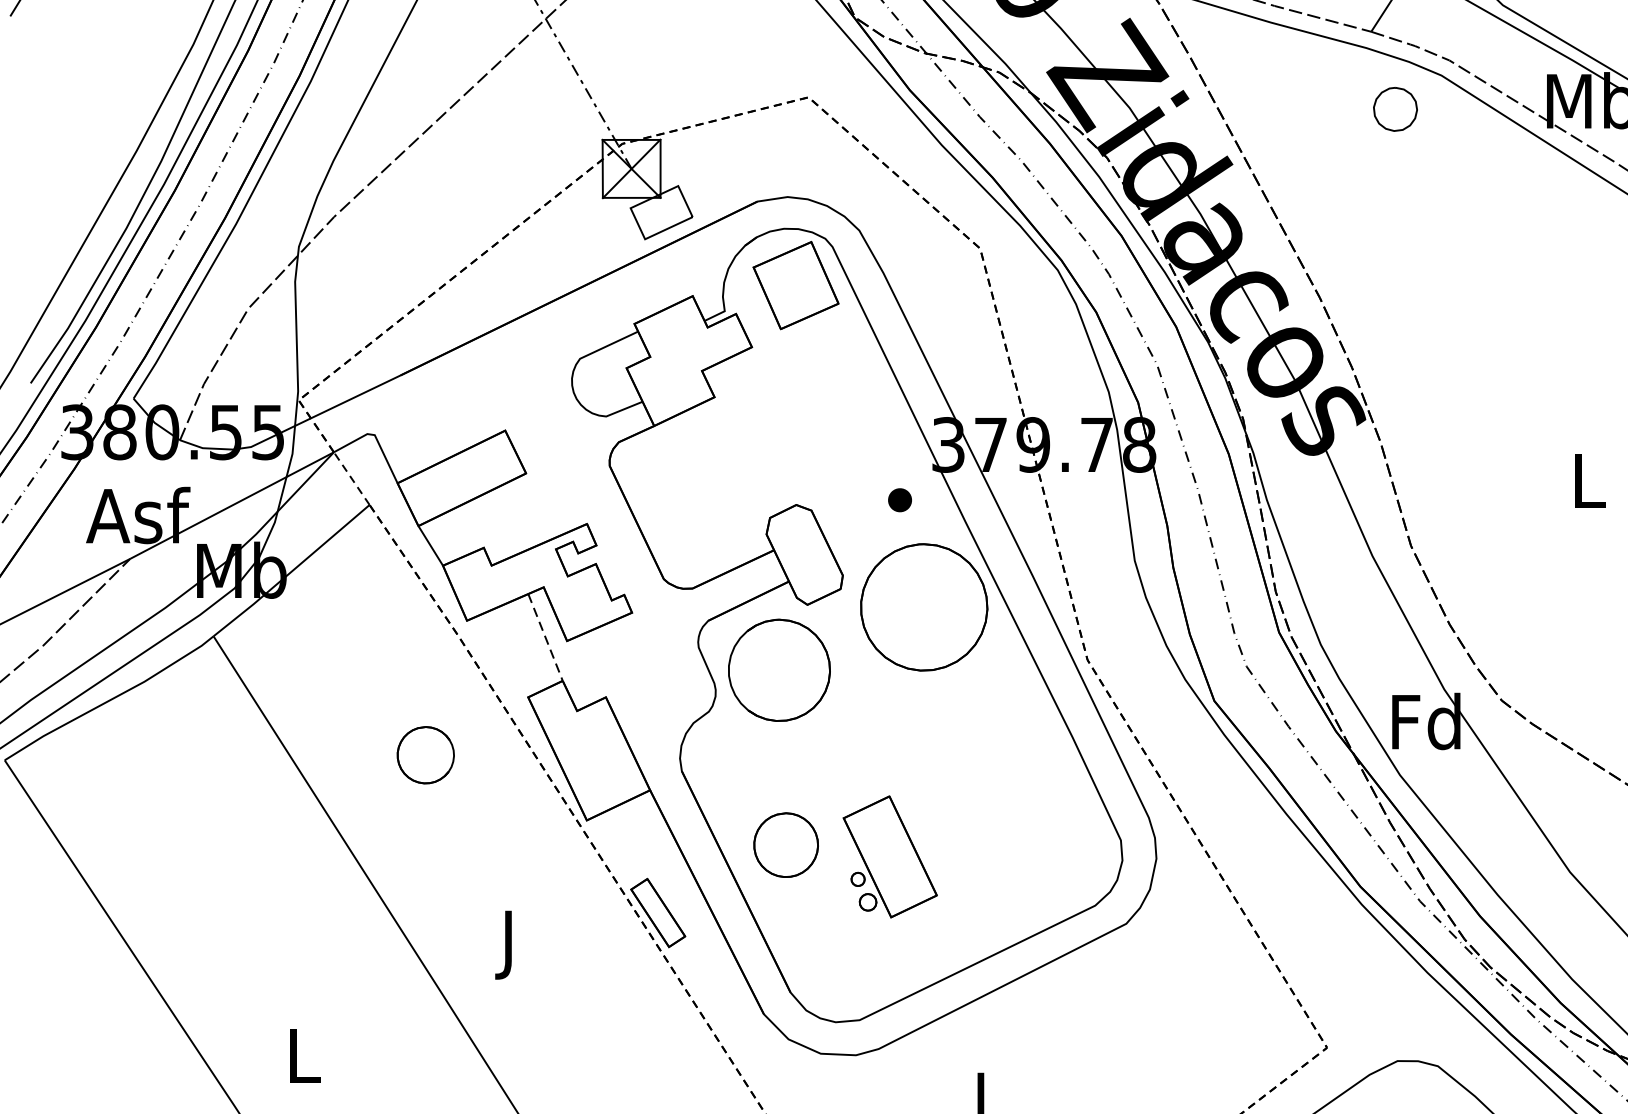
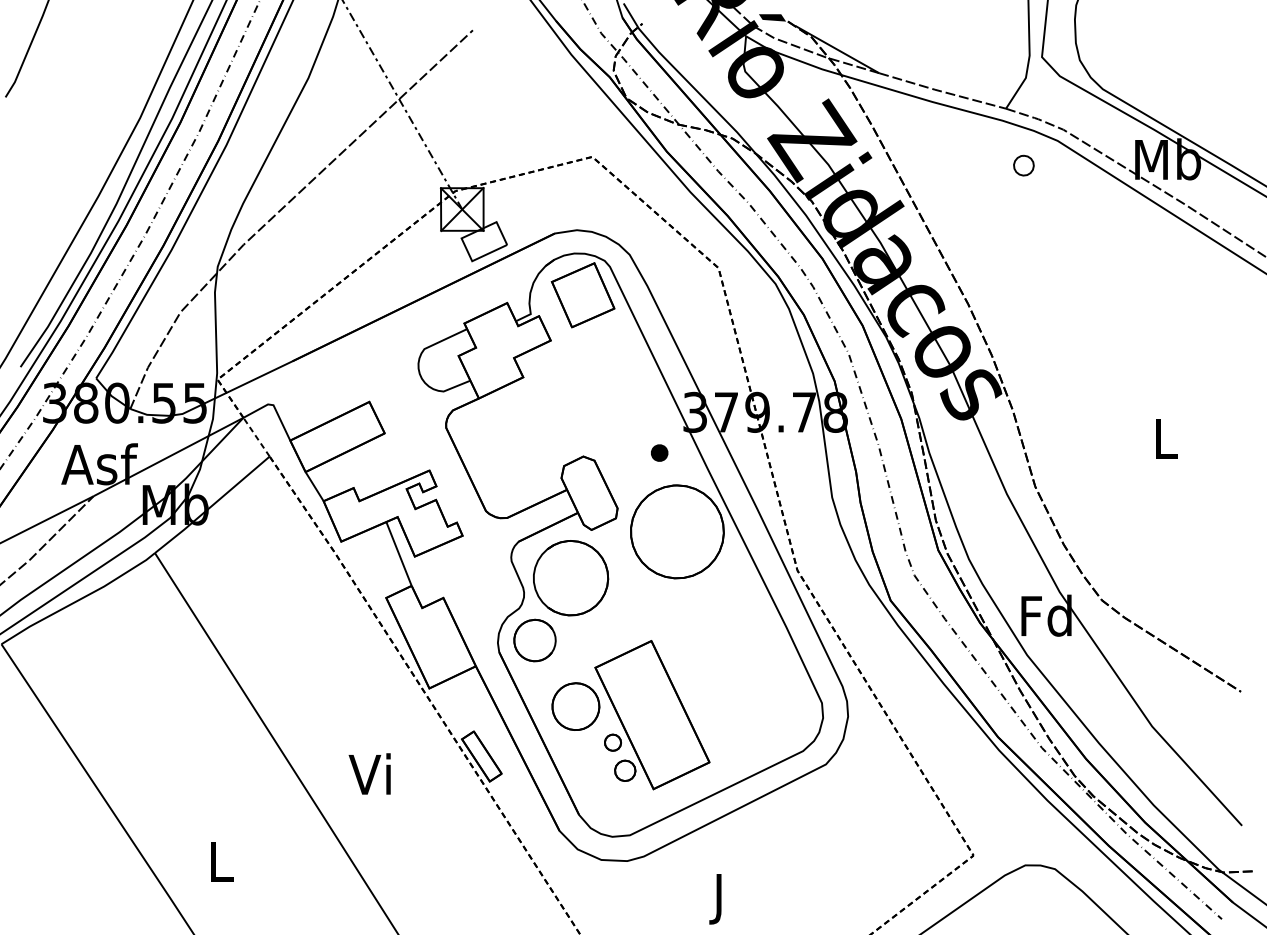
part: (1395, 109) -> (1023, 165), size x0.62
line: (546, 638) -> (399, 554), dashed -> solid
part: (425, 755) -> (534, 640), moved
part: (890, 857) -> (652, 715), size x1.67
text: (505, 944) -> (369, 779), J -> Vi

